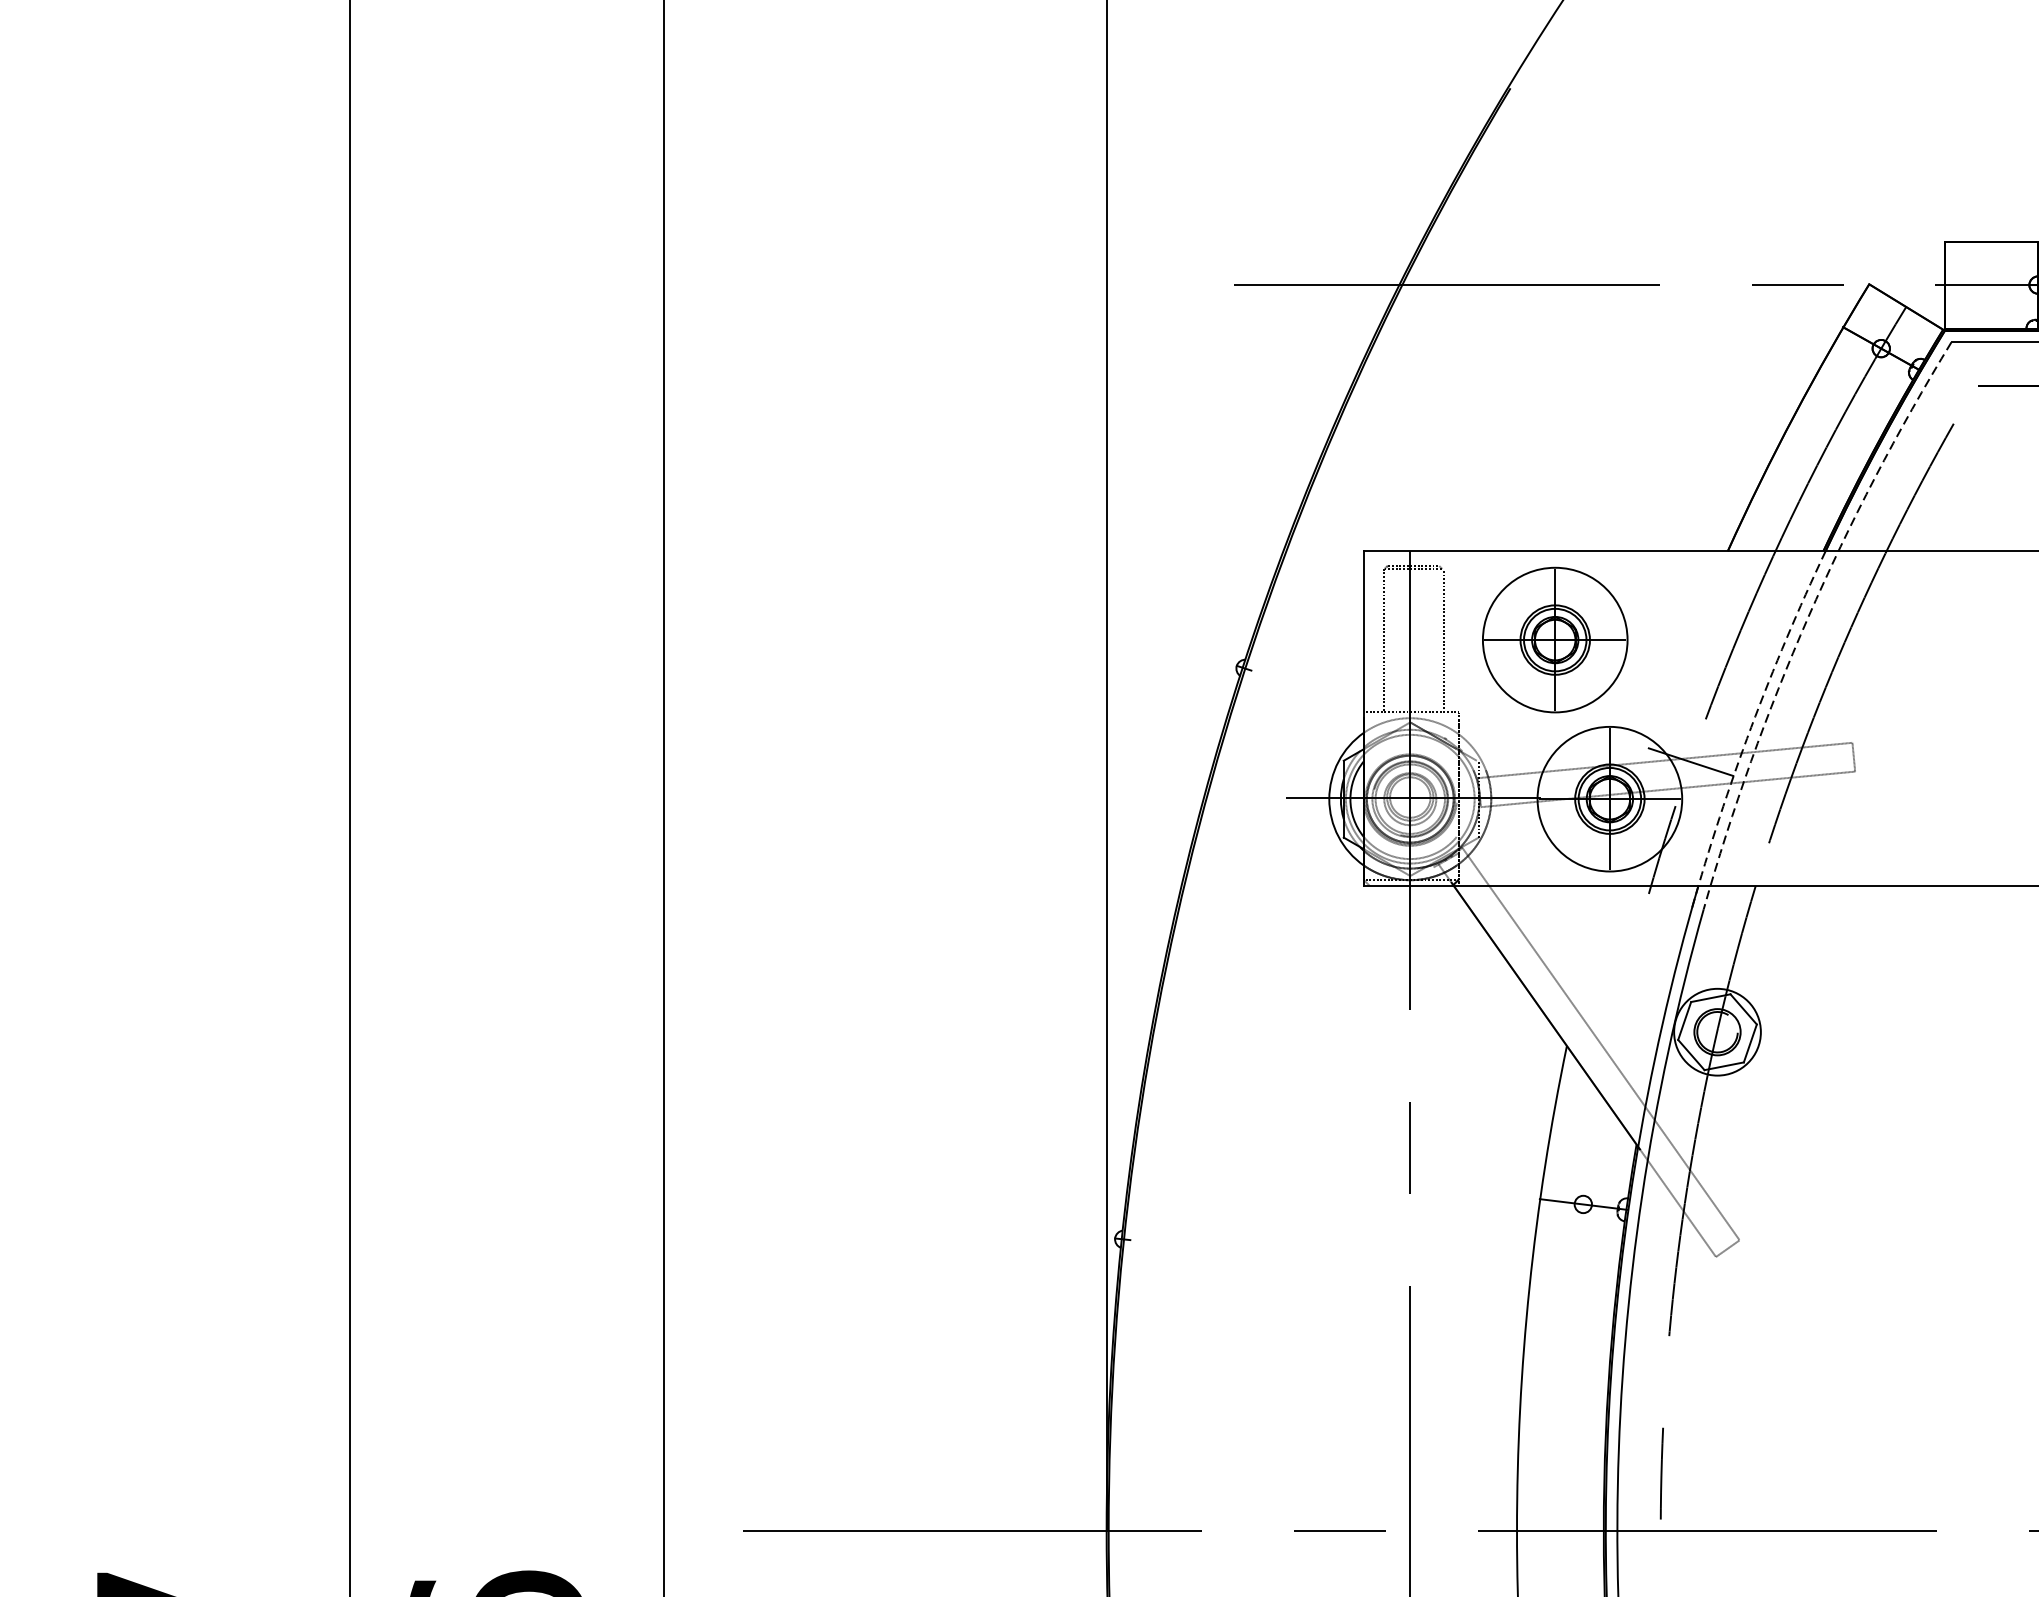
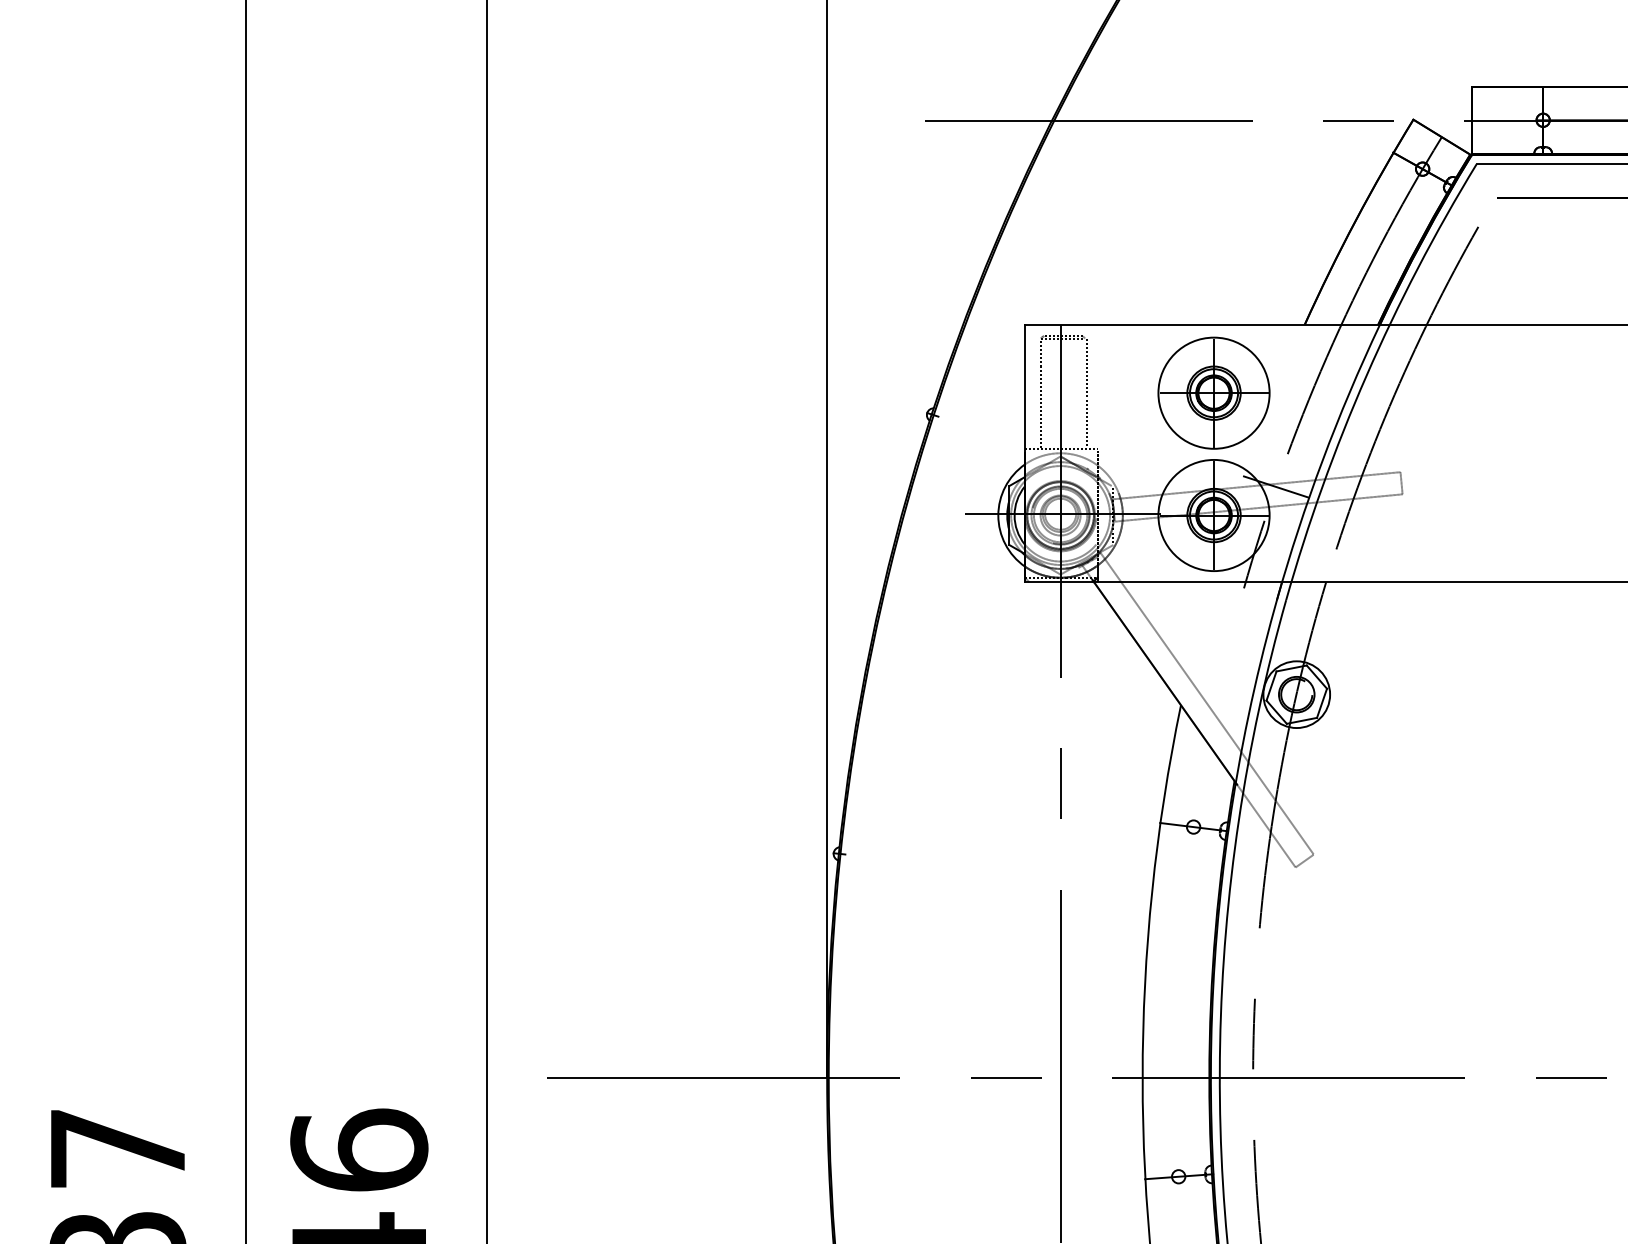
arc: (1808, 617) -> (1366, 375), dashed -> solid
part: (1554, 639) -> (1213, 392), moved
arc: (1750, 727) -> (1322, 460), dashed -> solid

